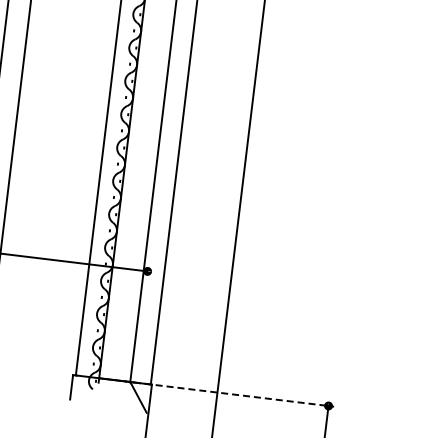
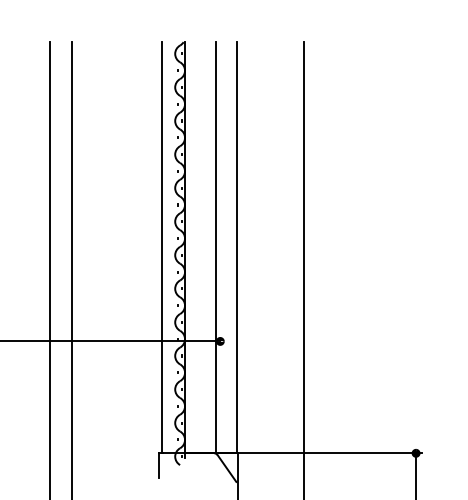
line: (233, 394) -> (320, 453), dashed -> solid

